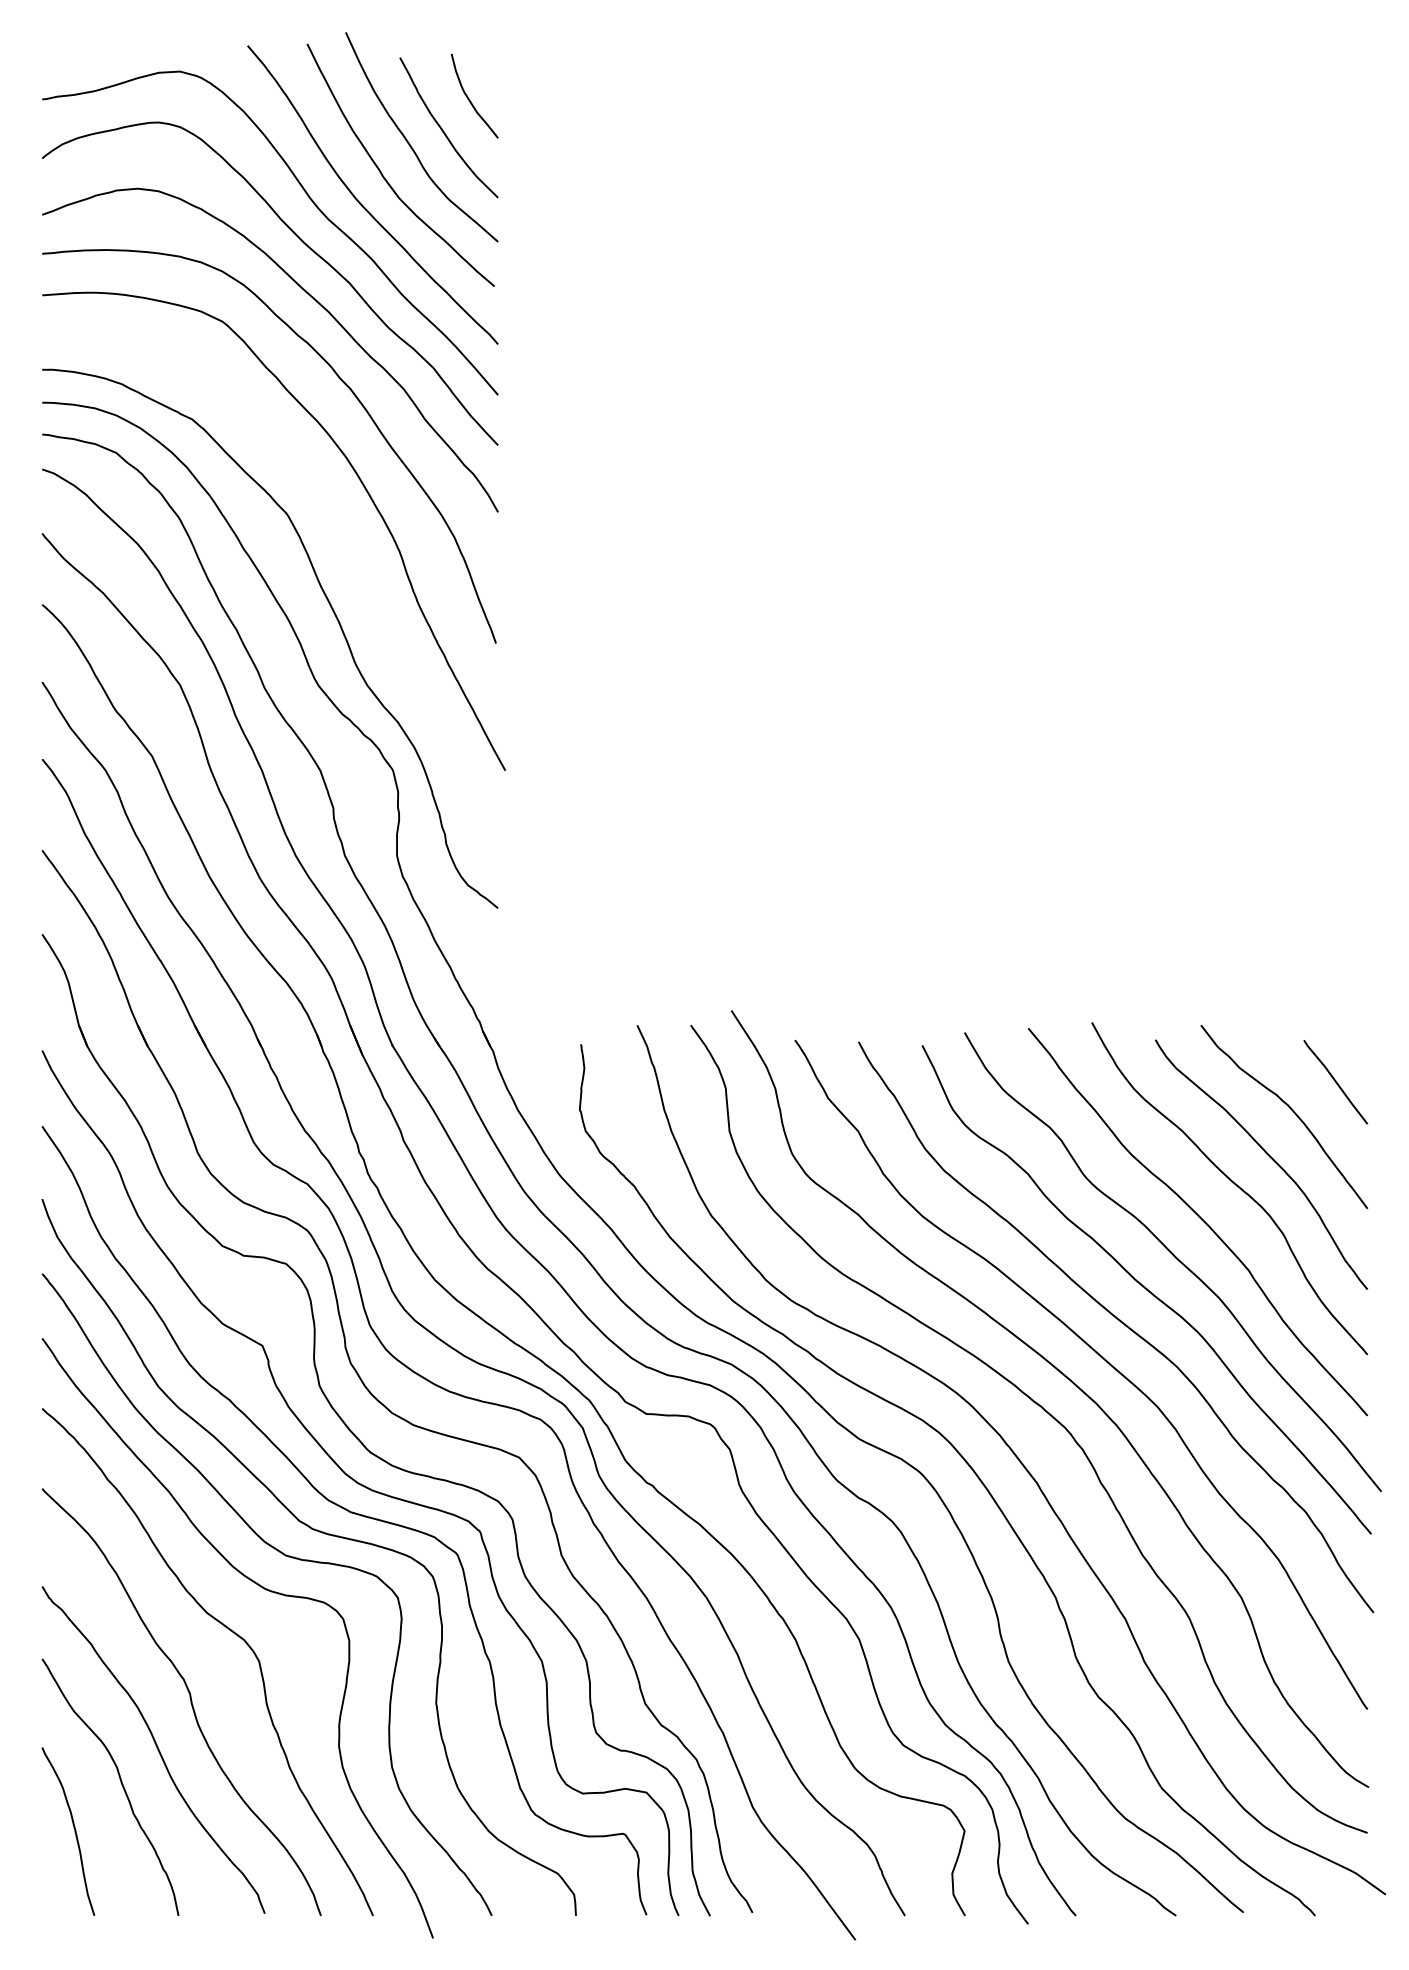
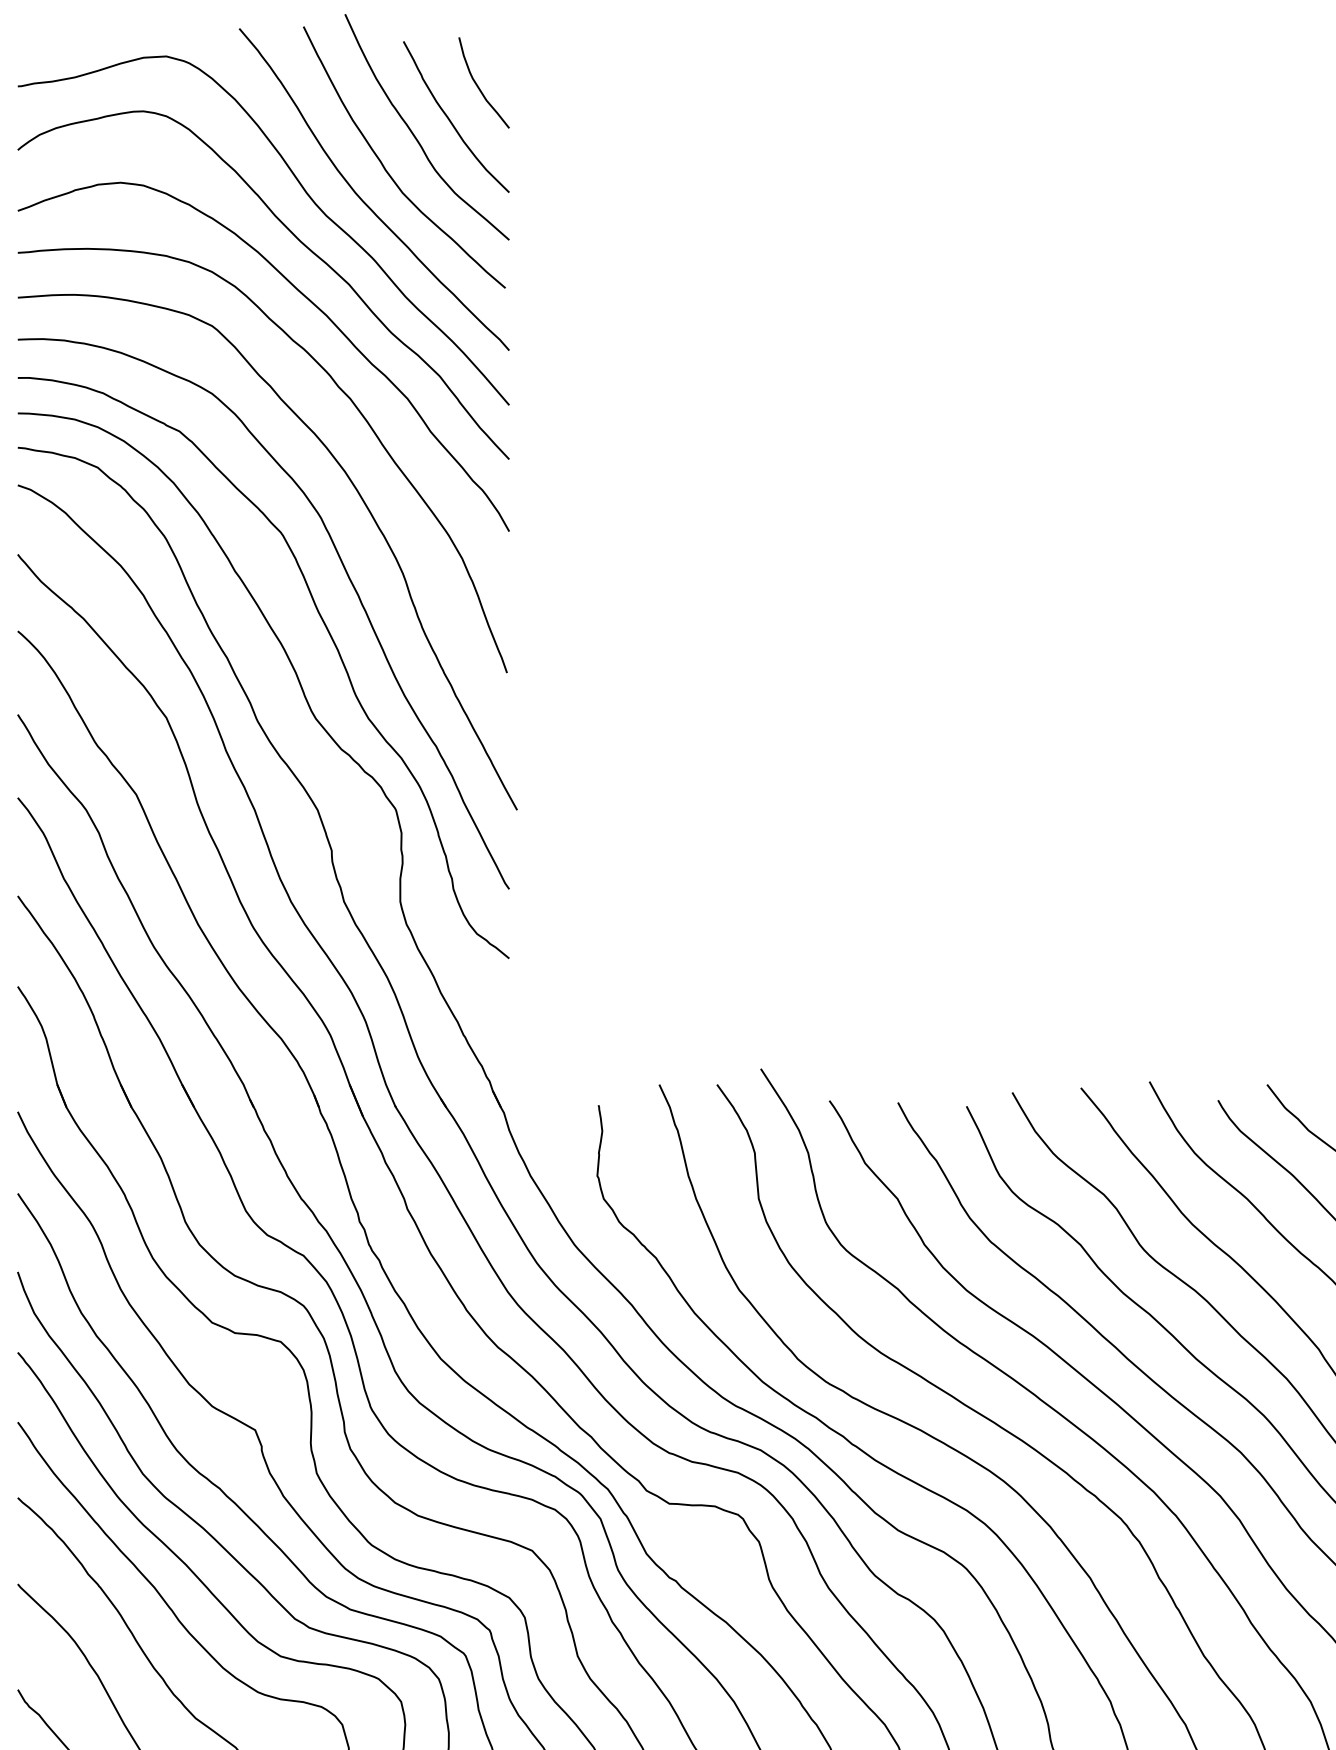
curve: (346, 551) -> (345, 573), added

